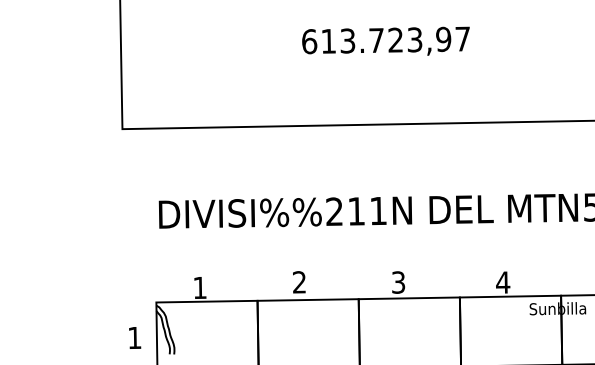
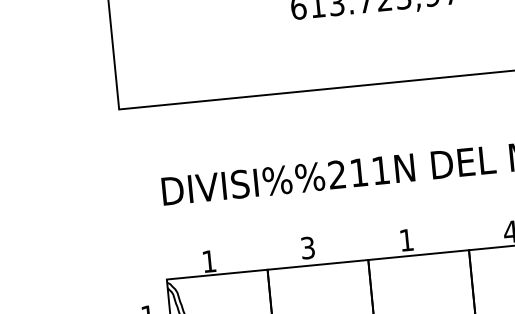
text: (299, 282) -> (307, 248), 2 -> 3
text: (398, 282) -> (406, 240), 3 -> 1

